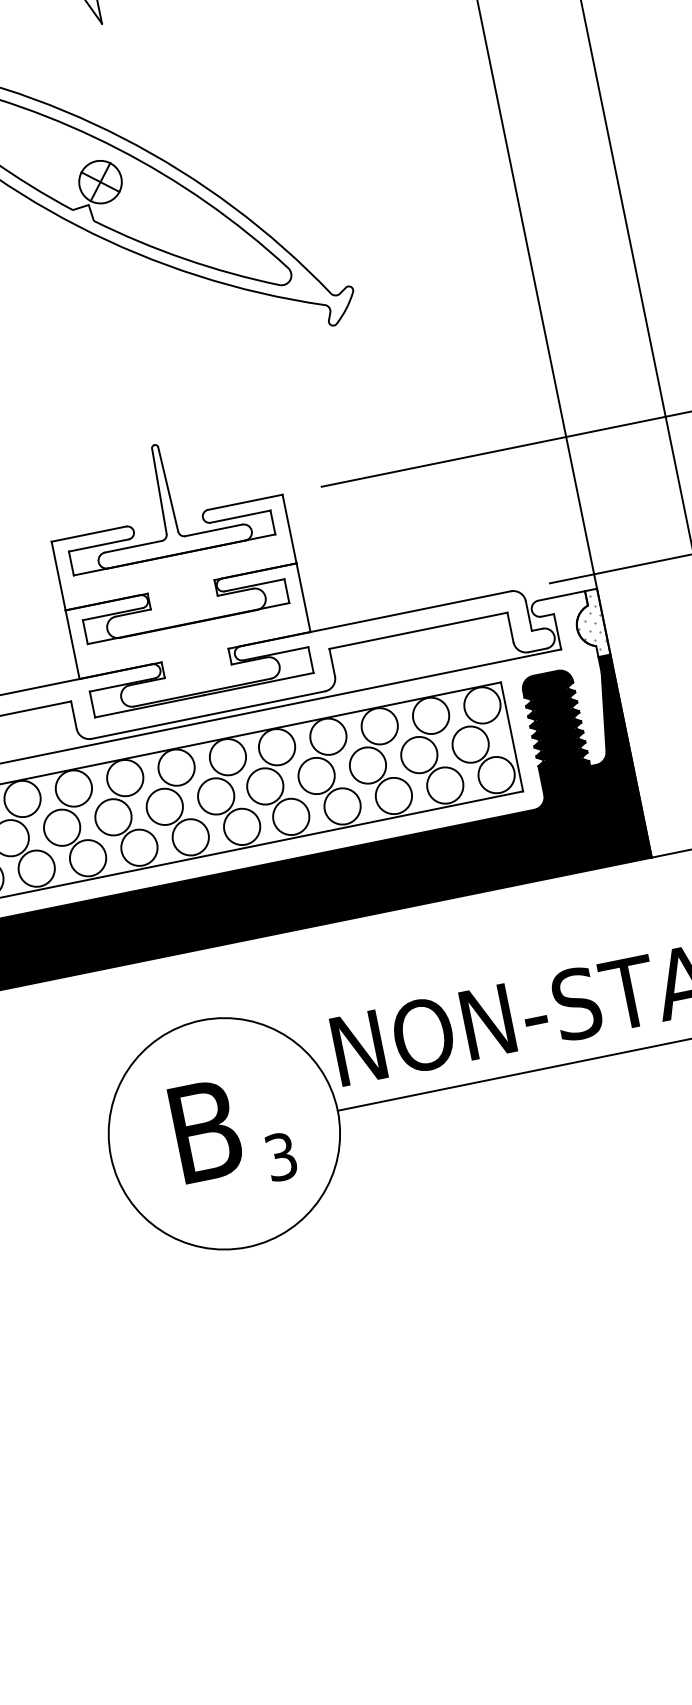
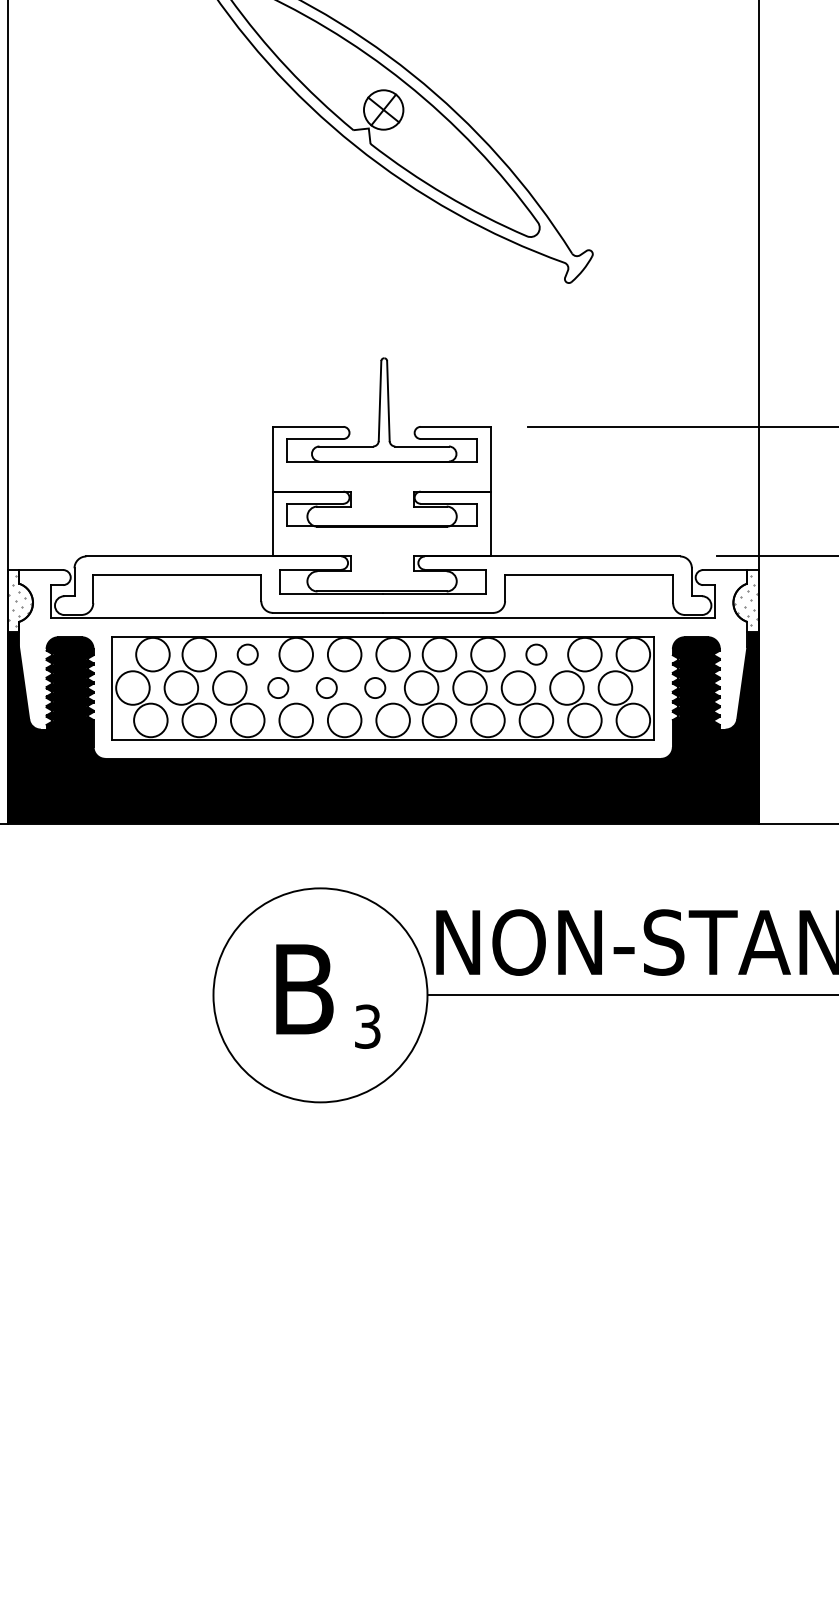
circle: (379, 726) -> (536, 654), size x0.6
circle: (73, 788) -> (247, 654), size x0.6
circle: (216, 795) -> (375, 687), size x0.6
circle: (164, 806) -> (326, 687), size x0.6
circle: (113, 816) -> (278, 687), size x0.6

